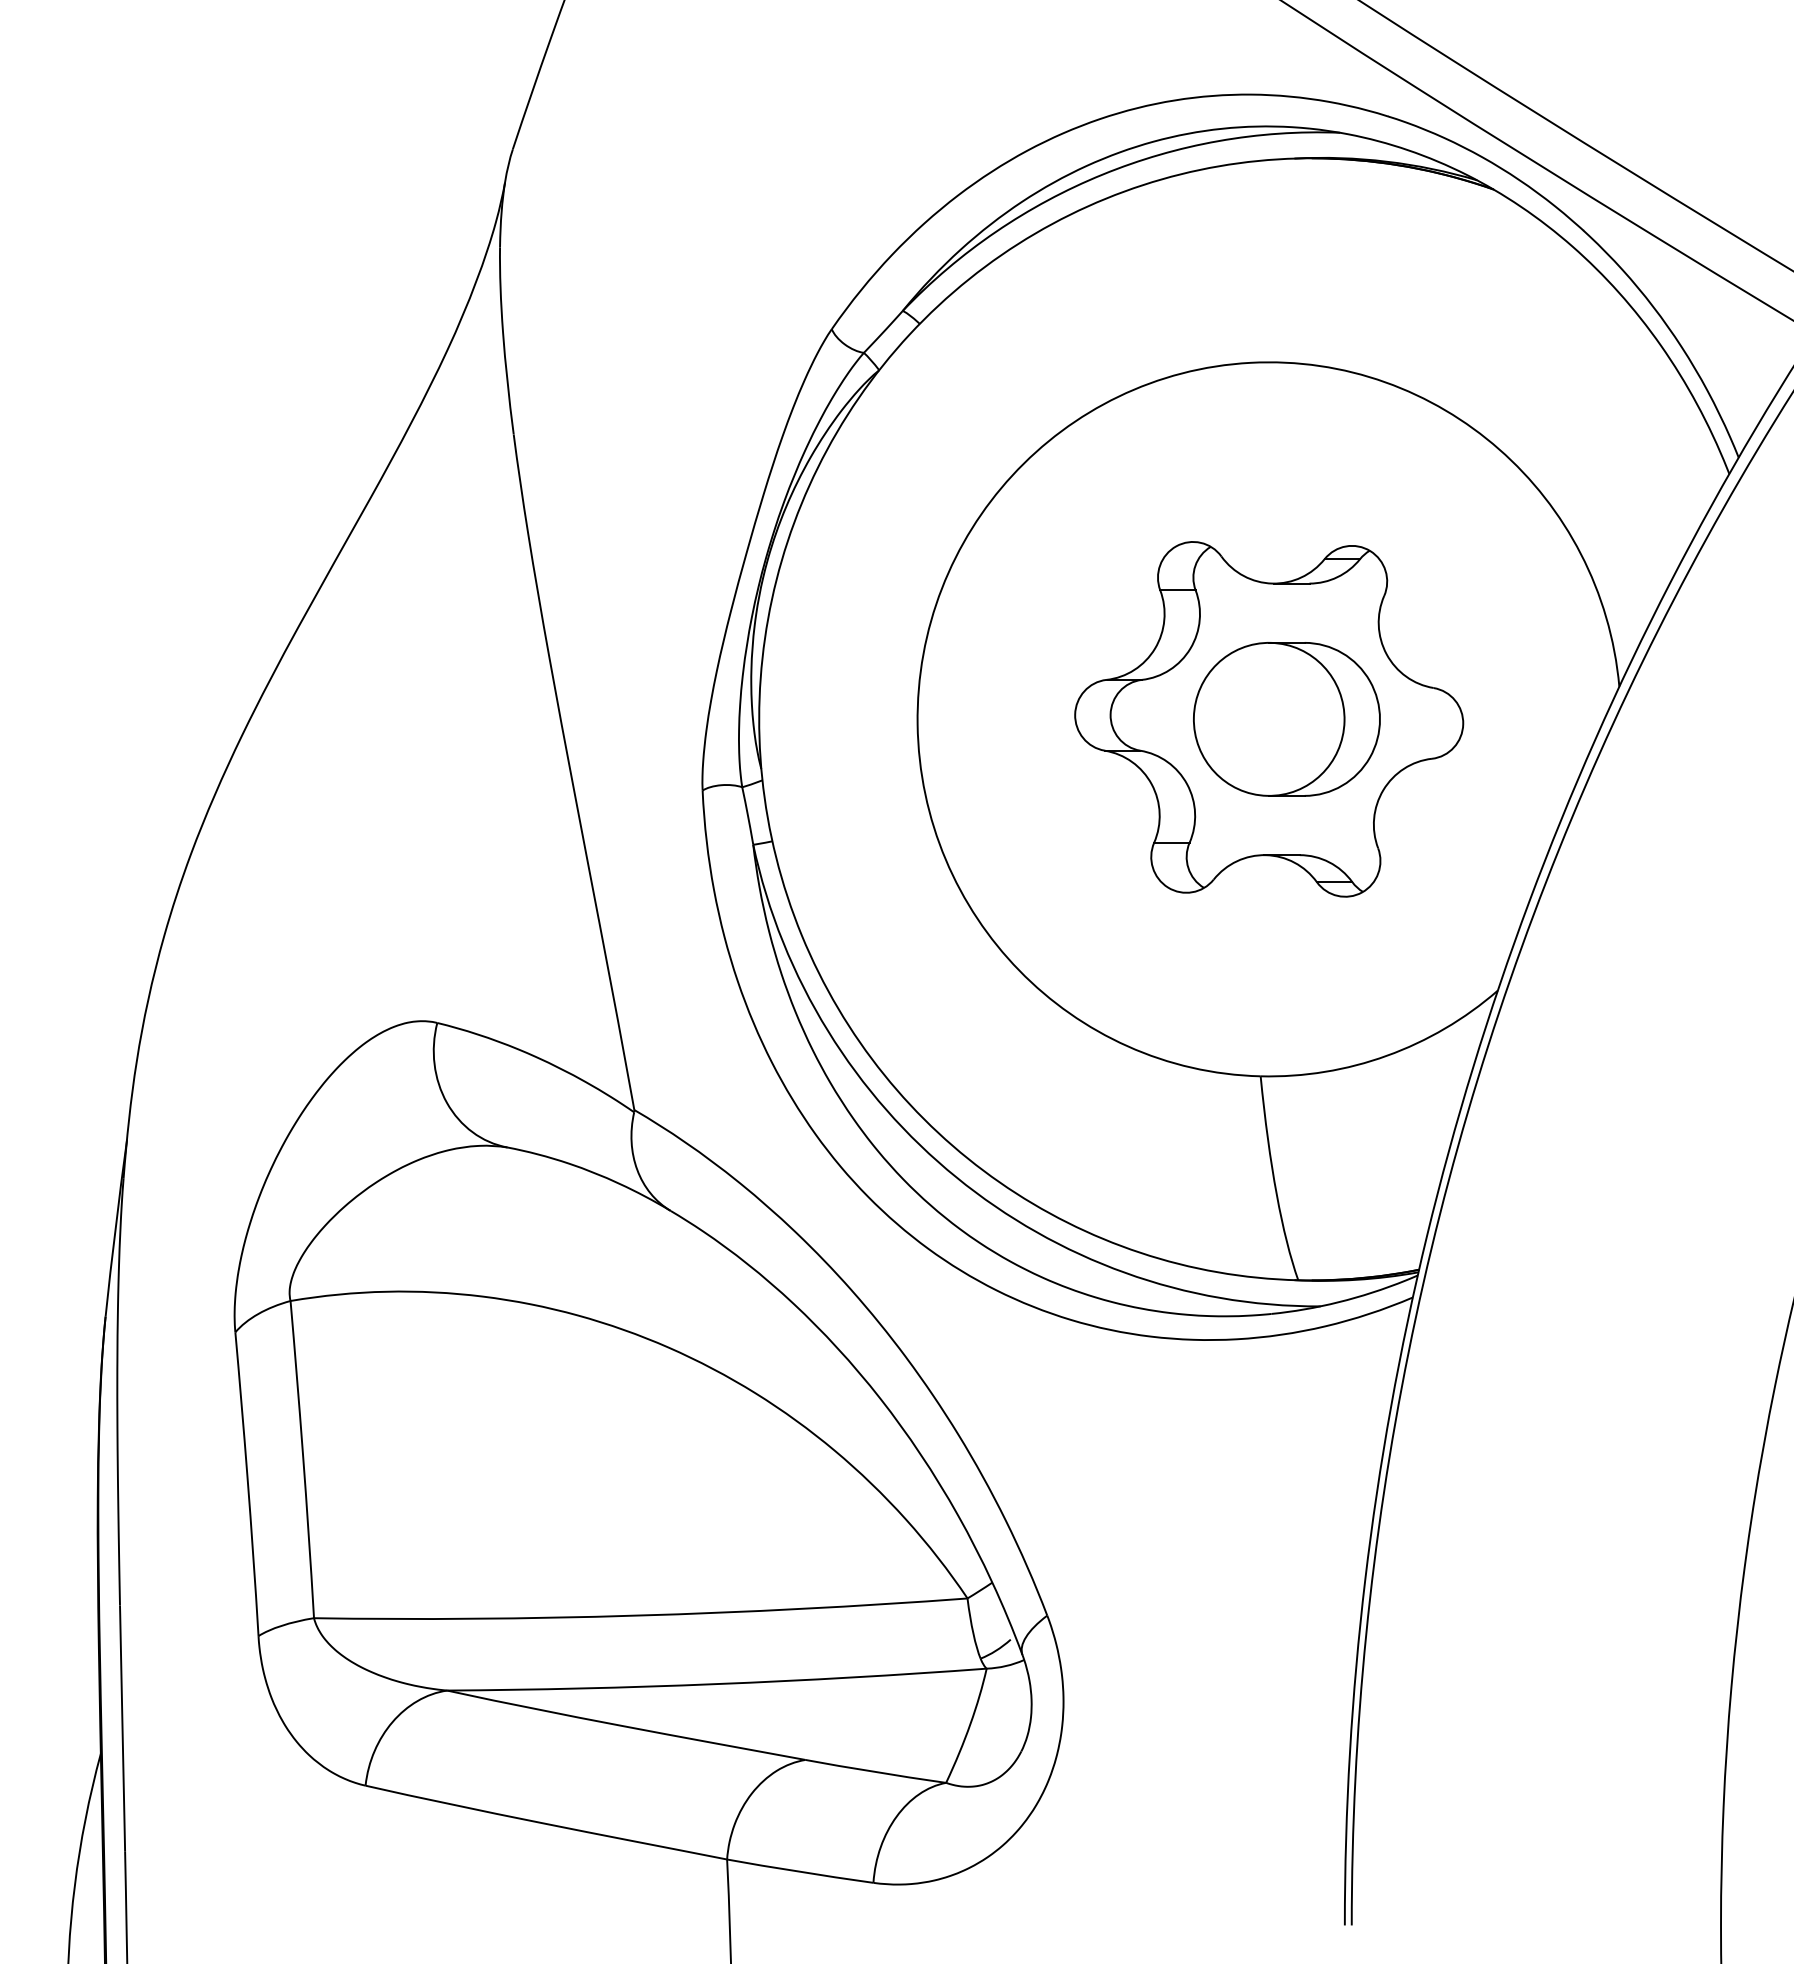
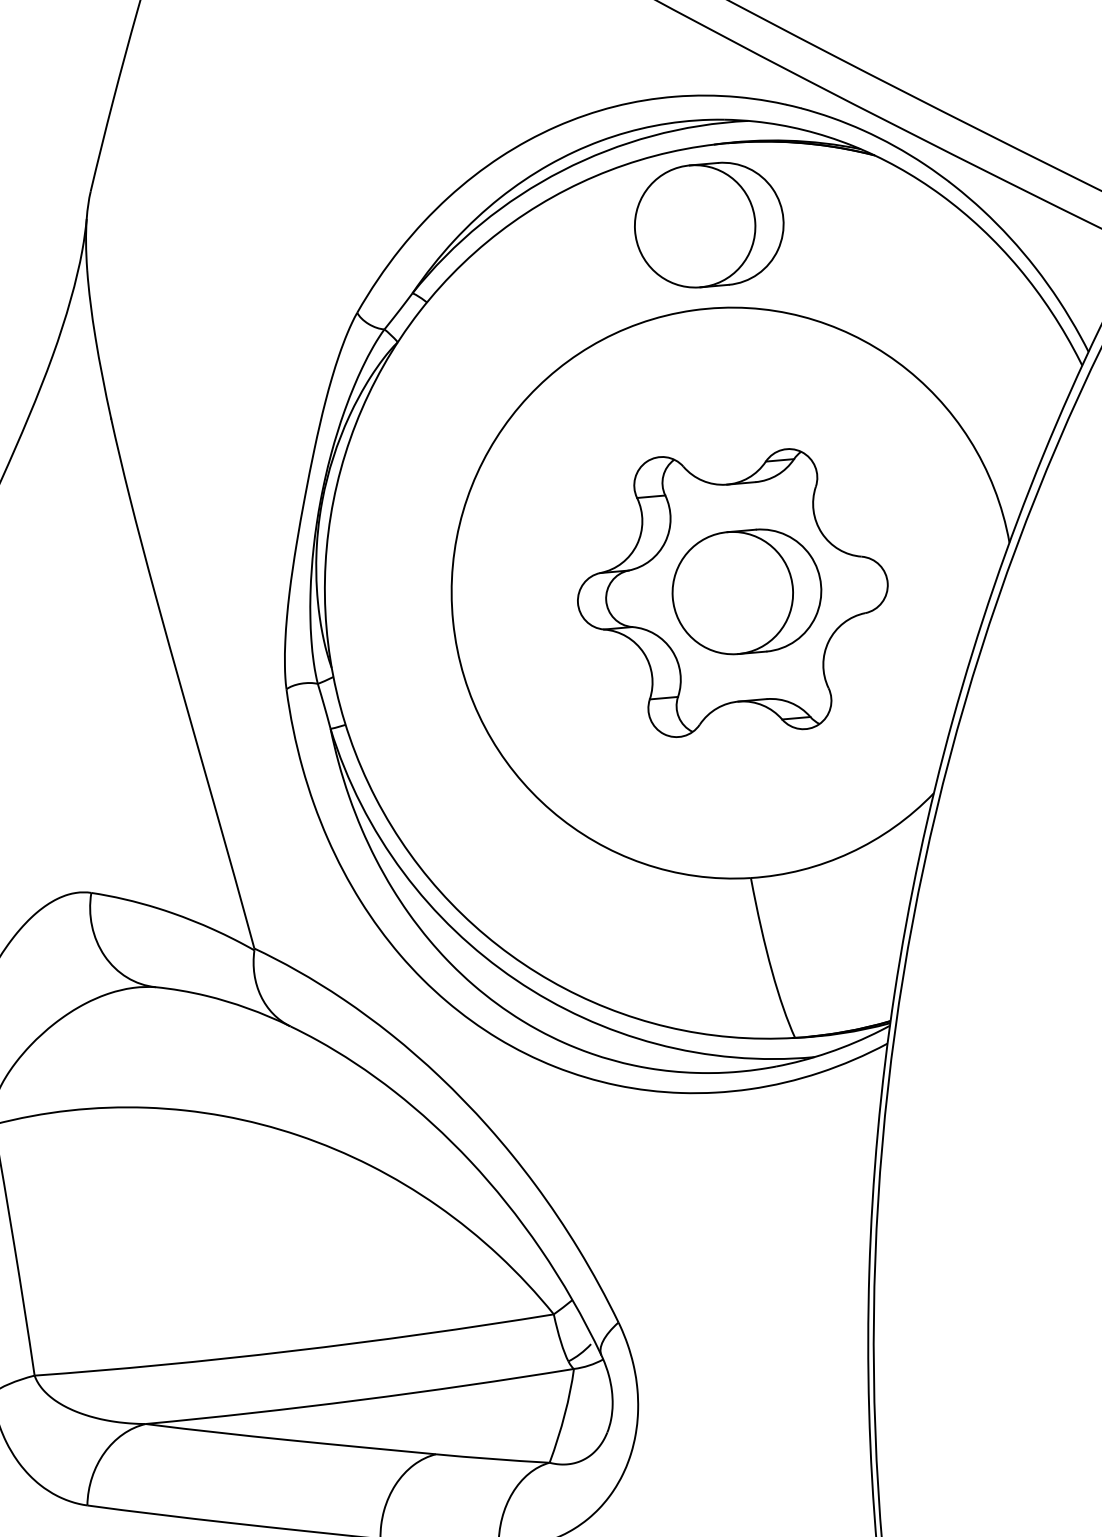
part: (1279, 258) -> (708, 225), added

